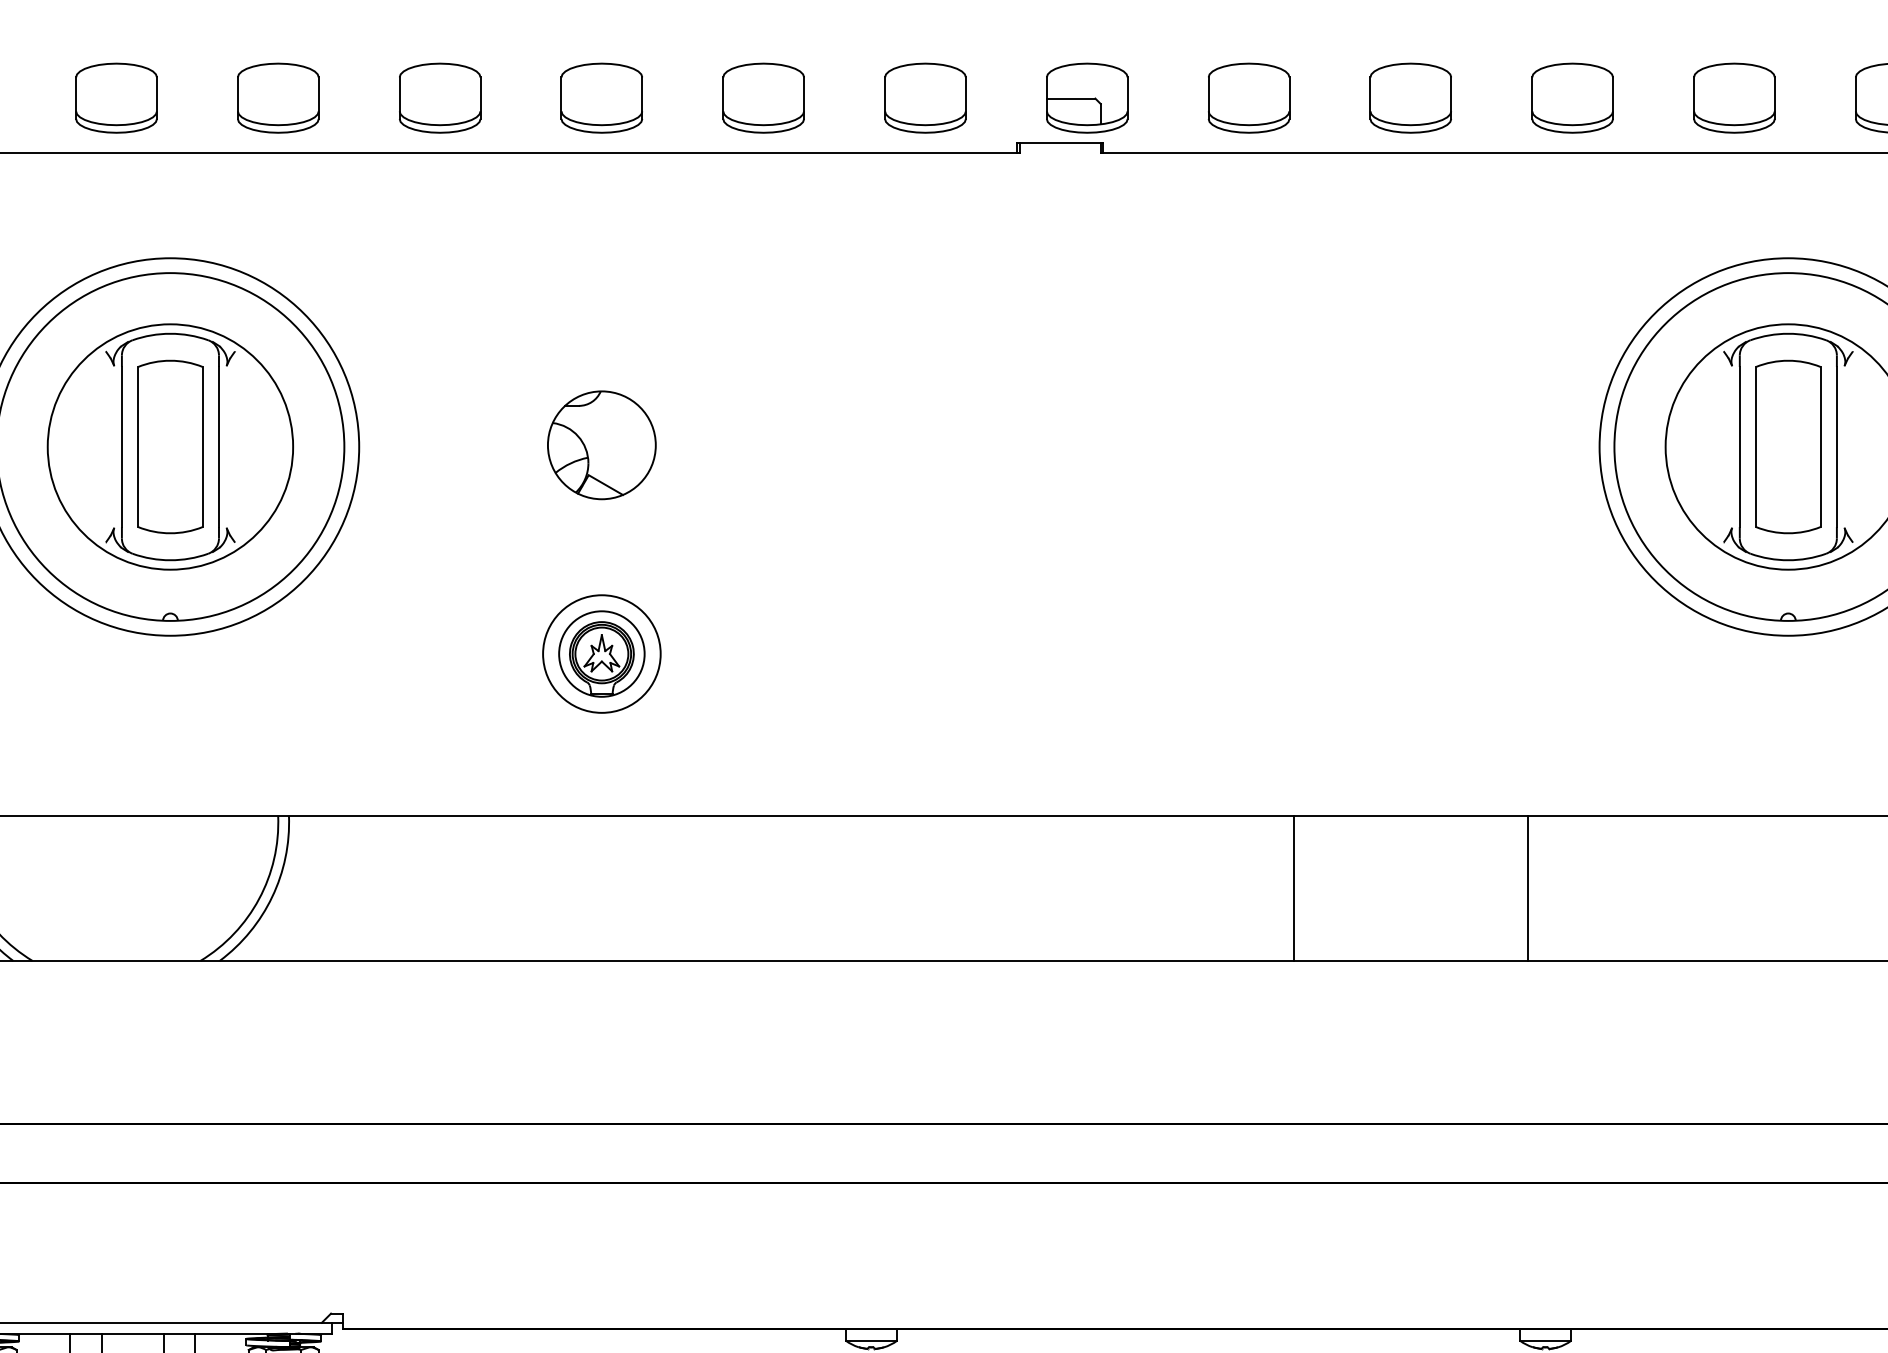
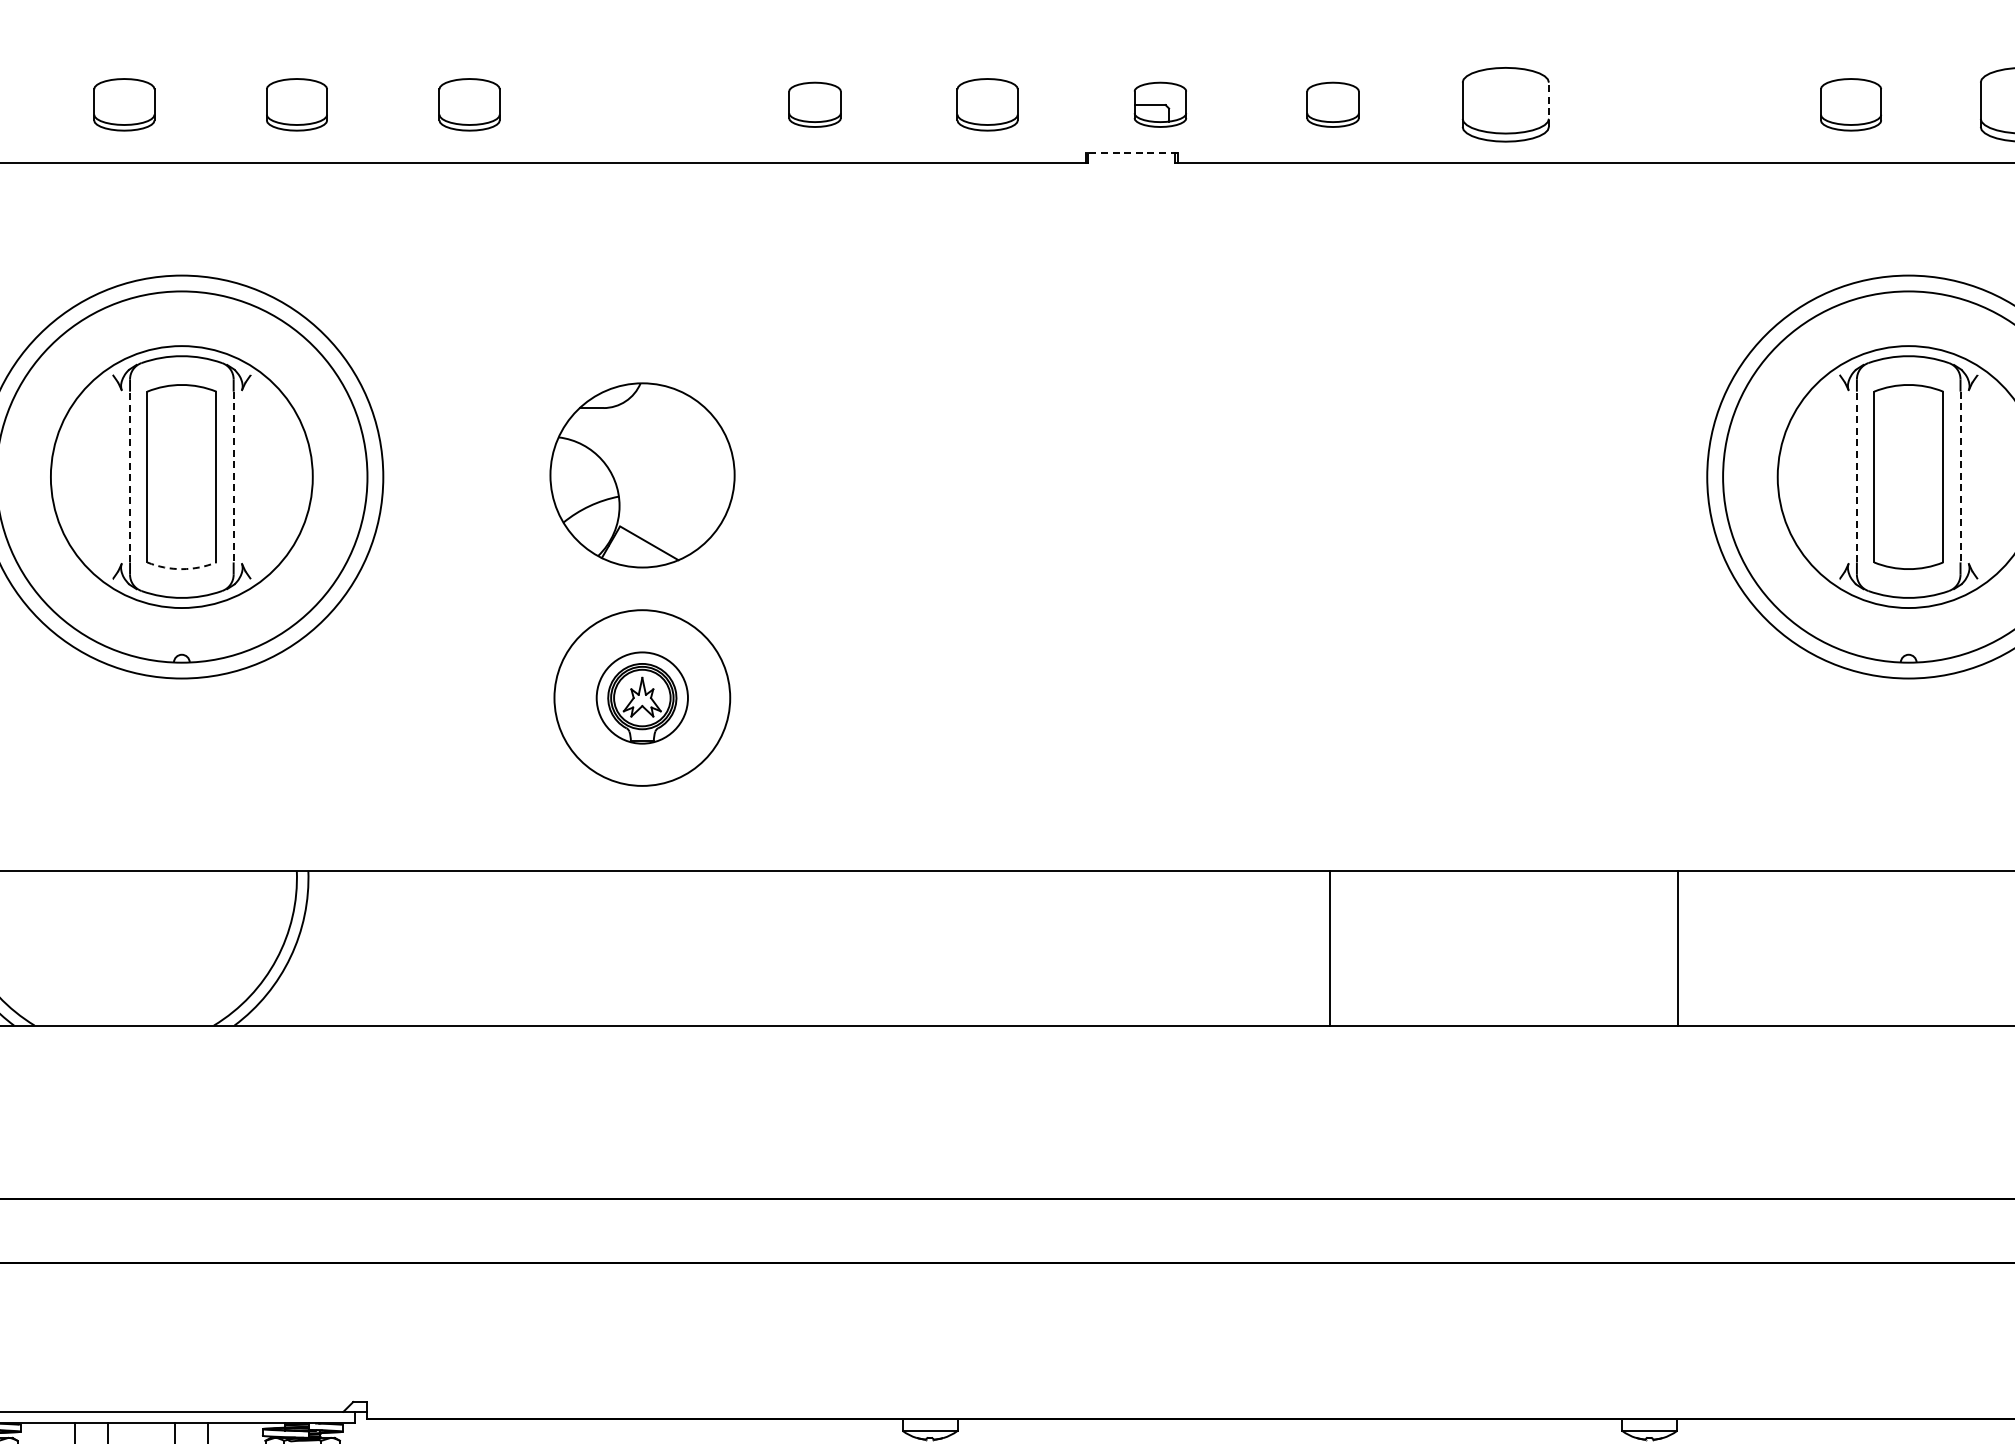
part: (116, 97) -> (124, 104), size x0.7
part: (277, 97) -> (296, 104), size x0.7
part: (439, 97) -> (469, 104), size x0.7
part: (602, 97) -> (642, 104), removed
part: (763, 97) -> (814, 104), size x0.6
part: (925, 97) -> (987, 104), size x0.7
part: (1087, 97) -> (1160, 104), size x0.6
part: (1248, 97) -> (1332, 104), size x0.6
line: (1450, 97) -> (1548, 104), solid -> dashed
part: (1572, 97) -> (1678, 104), removed
part: (1733, 97) -> (1850, 104), size x0.7
line: (1060, 142) -> (1131, 152), solid -> dashed
part: (601, 444) -> (641, 474), size x1.6
line: (122, 446) -> (130, 476), solid -> dashed
line: (1739, 446) -> (1856, 476), solid -> dashed
line: (218, 447) -> (233, 477), solid -> dashed
line: (1836, 447) -> (1960, 477), solid -> dashed
arc: (170, 533) -> (181, 569), solid -> dashed
circle: (602, 653) -> (642, 697), size x1.4
line: (1293, 887) -> (1329, 947), moved
line: (1527, 887) -> (1677, 947), moved

